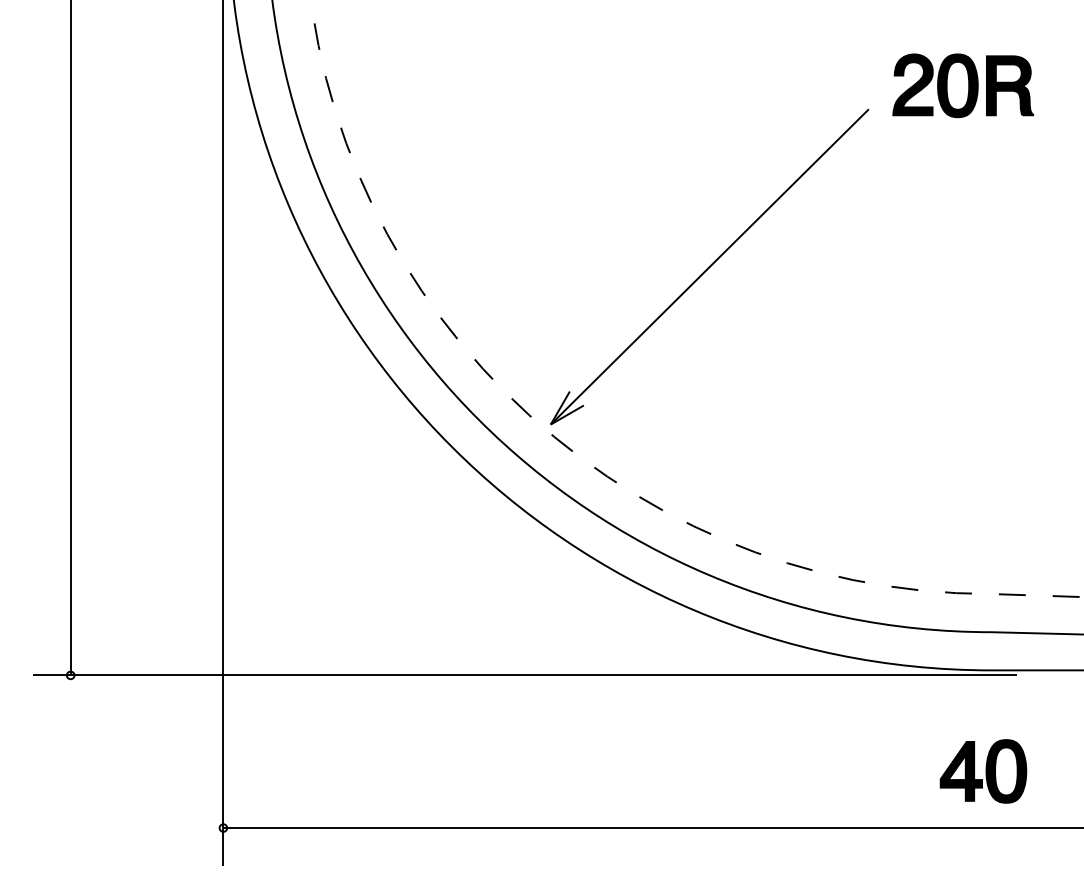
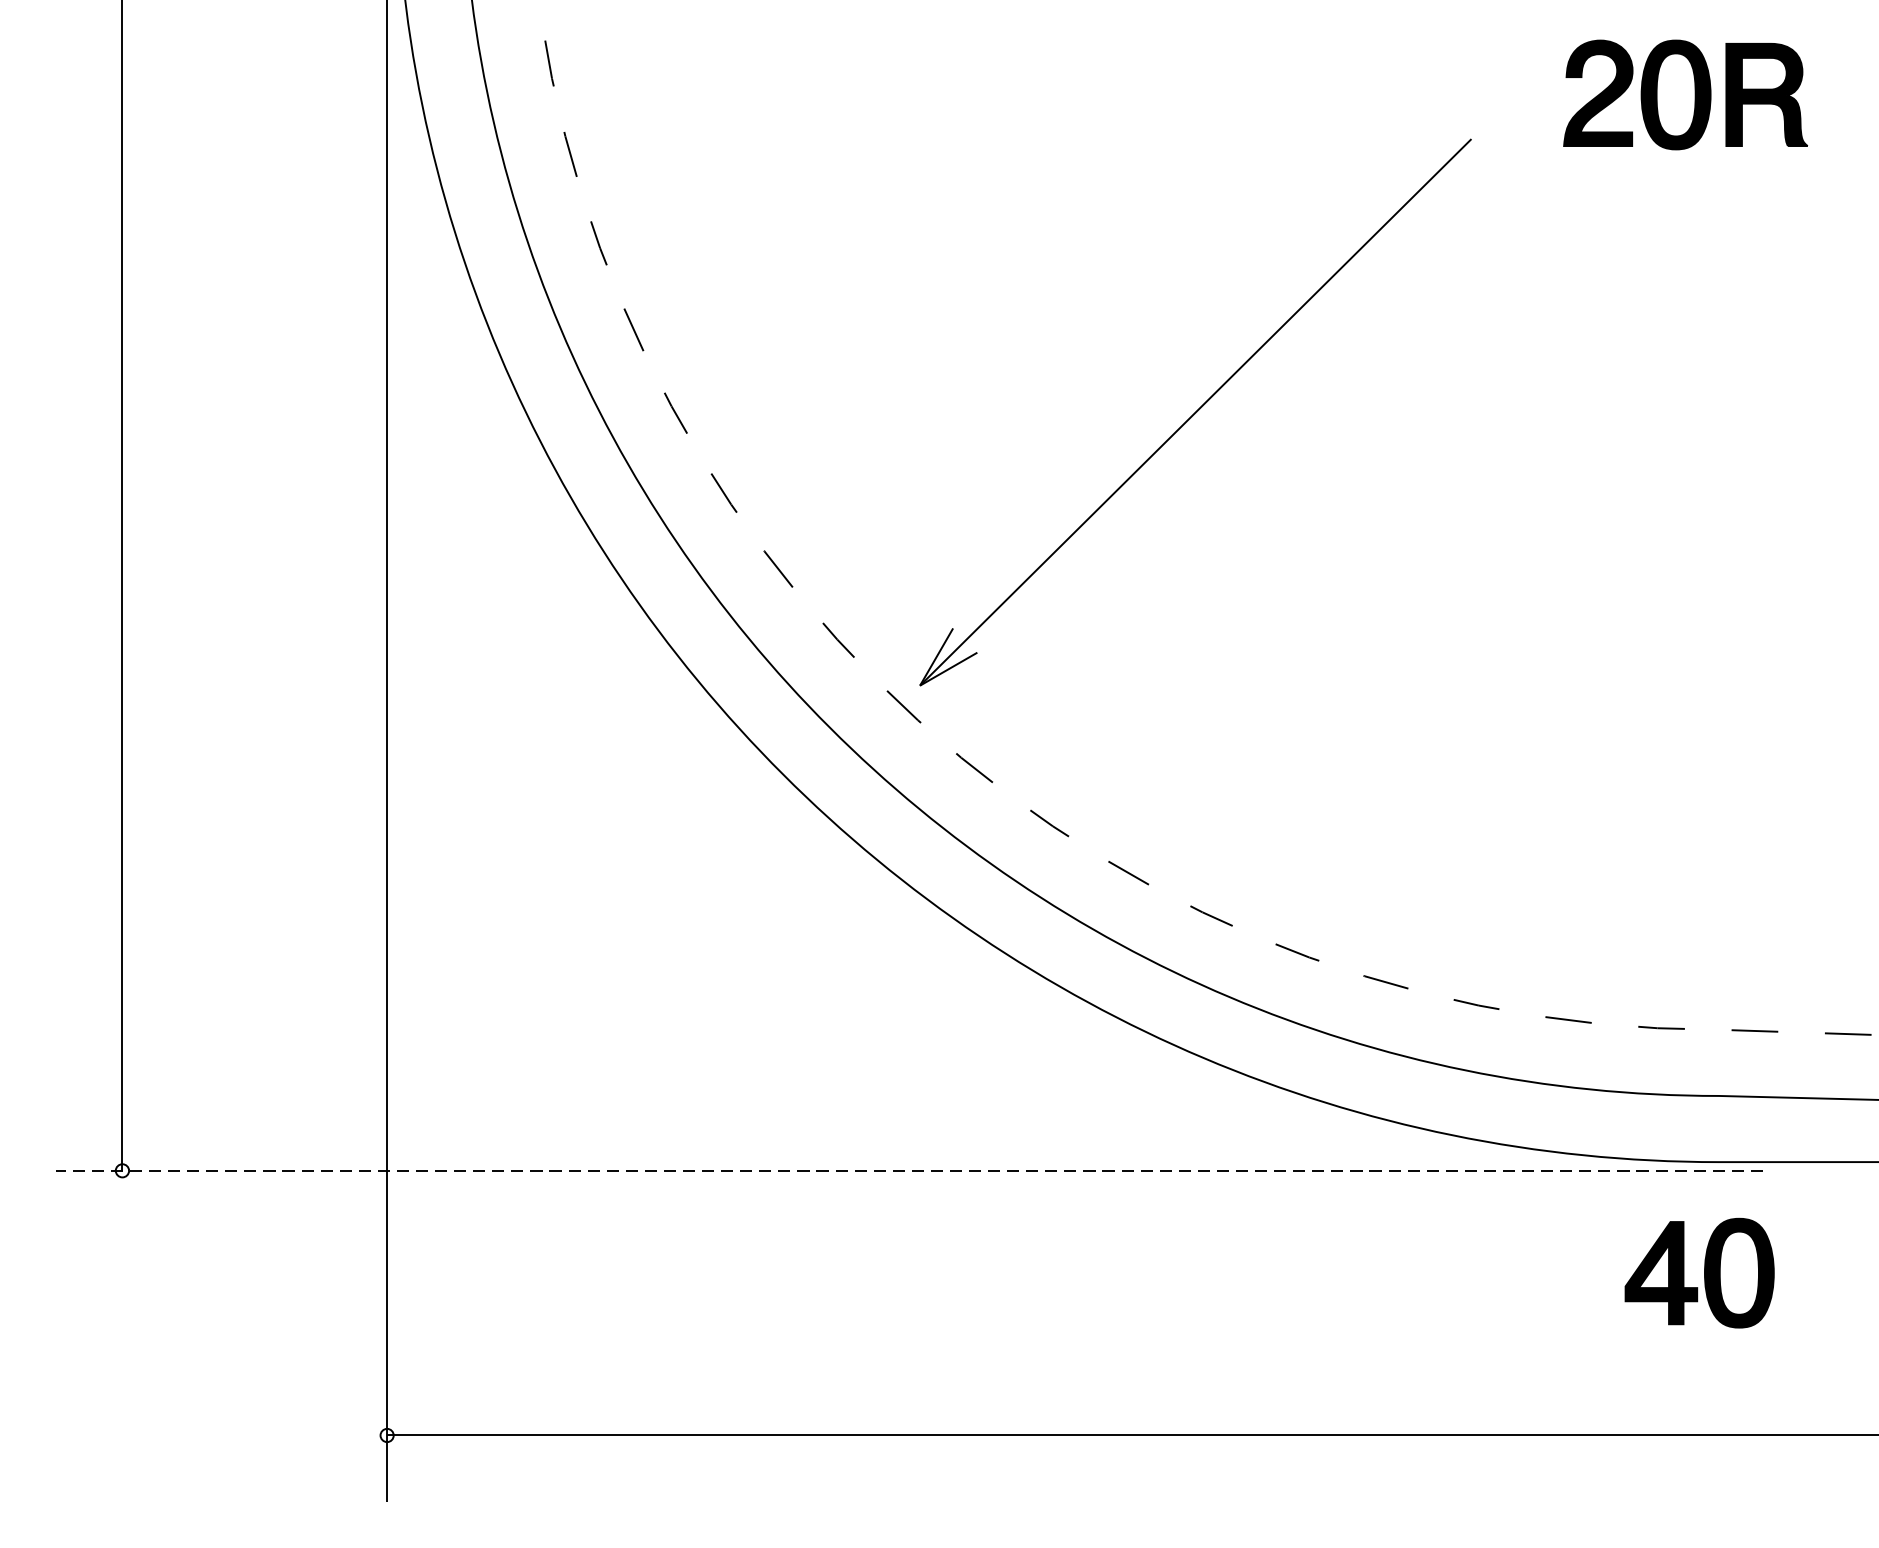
part: (963, 85) -> (1685, 94), moved
part: (709, 266) -> (1195, 411), moved
line: (524, 675) -> (909, 1170), solid -> dashed
part: (983, 771) -> (1699, 1273), moved

